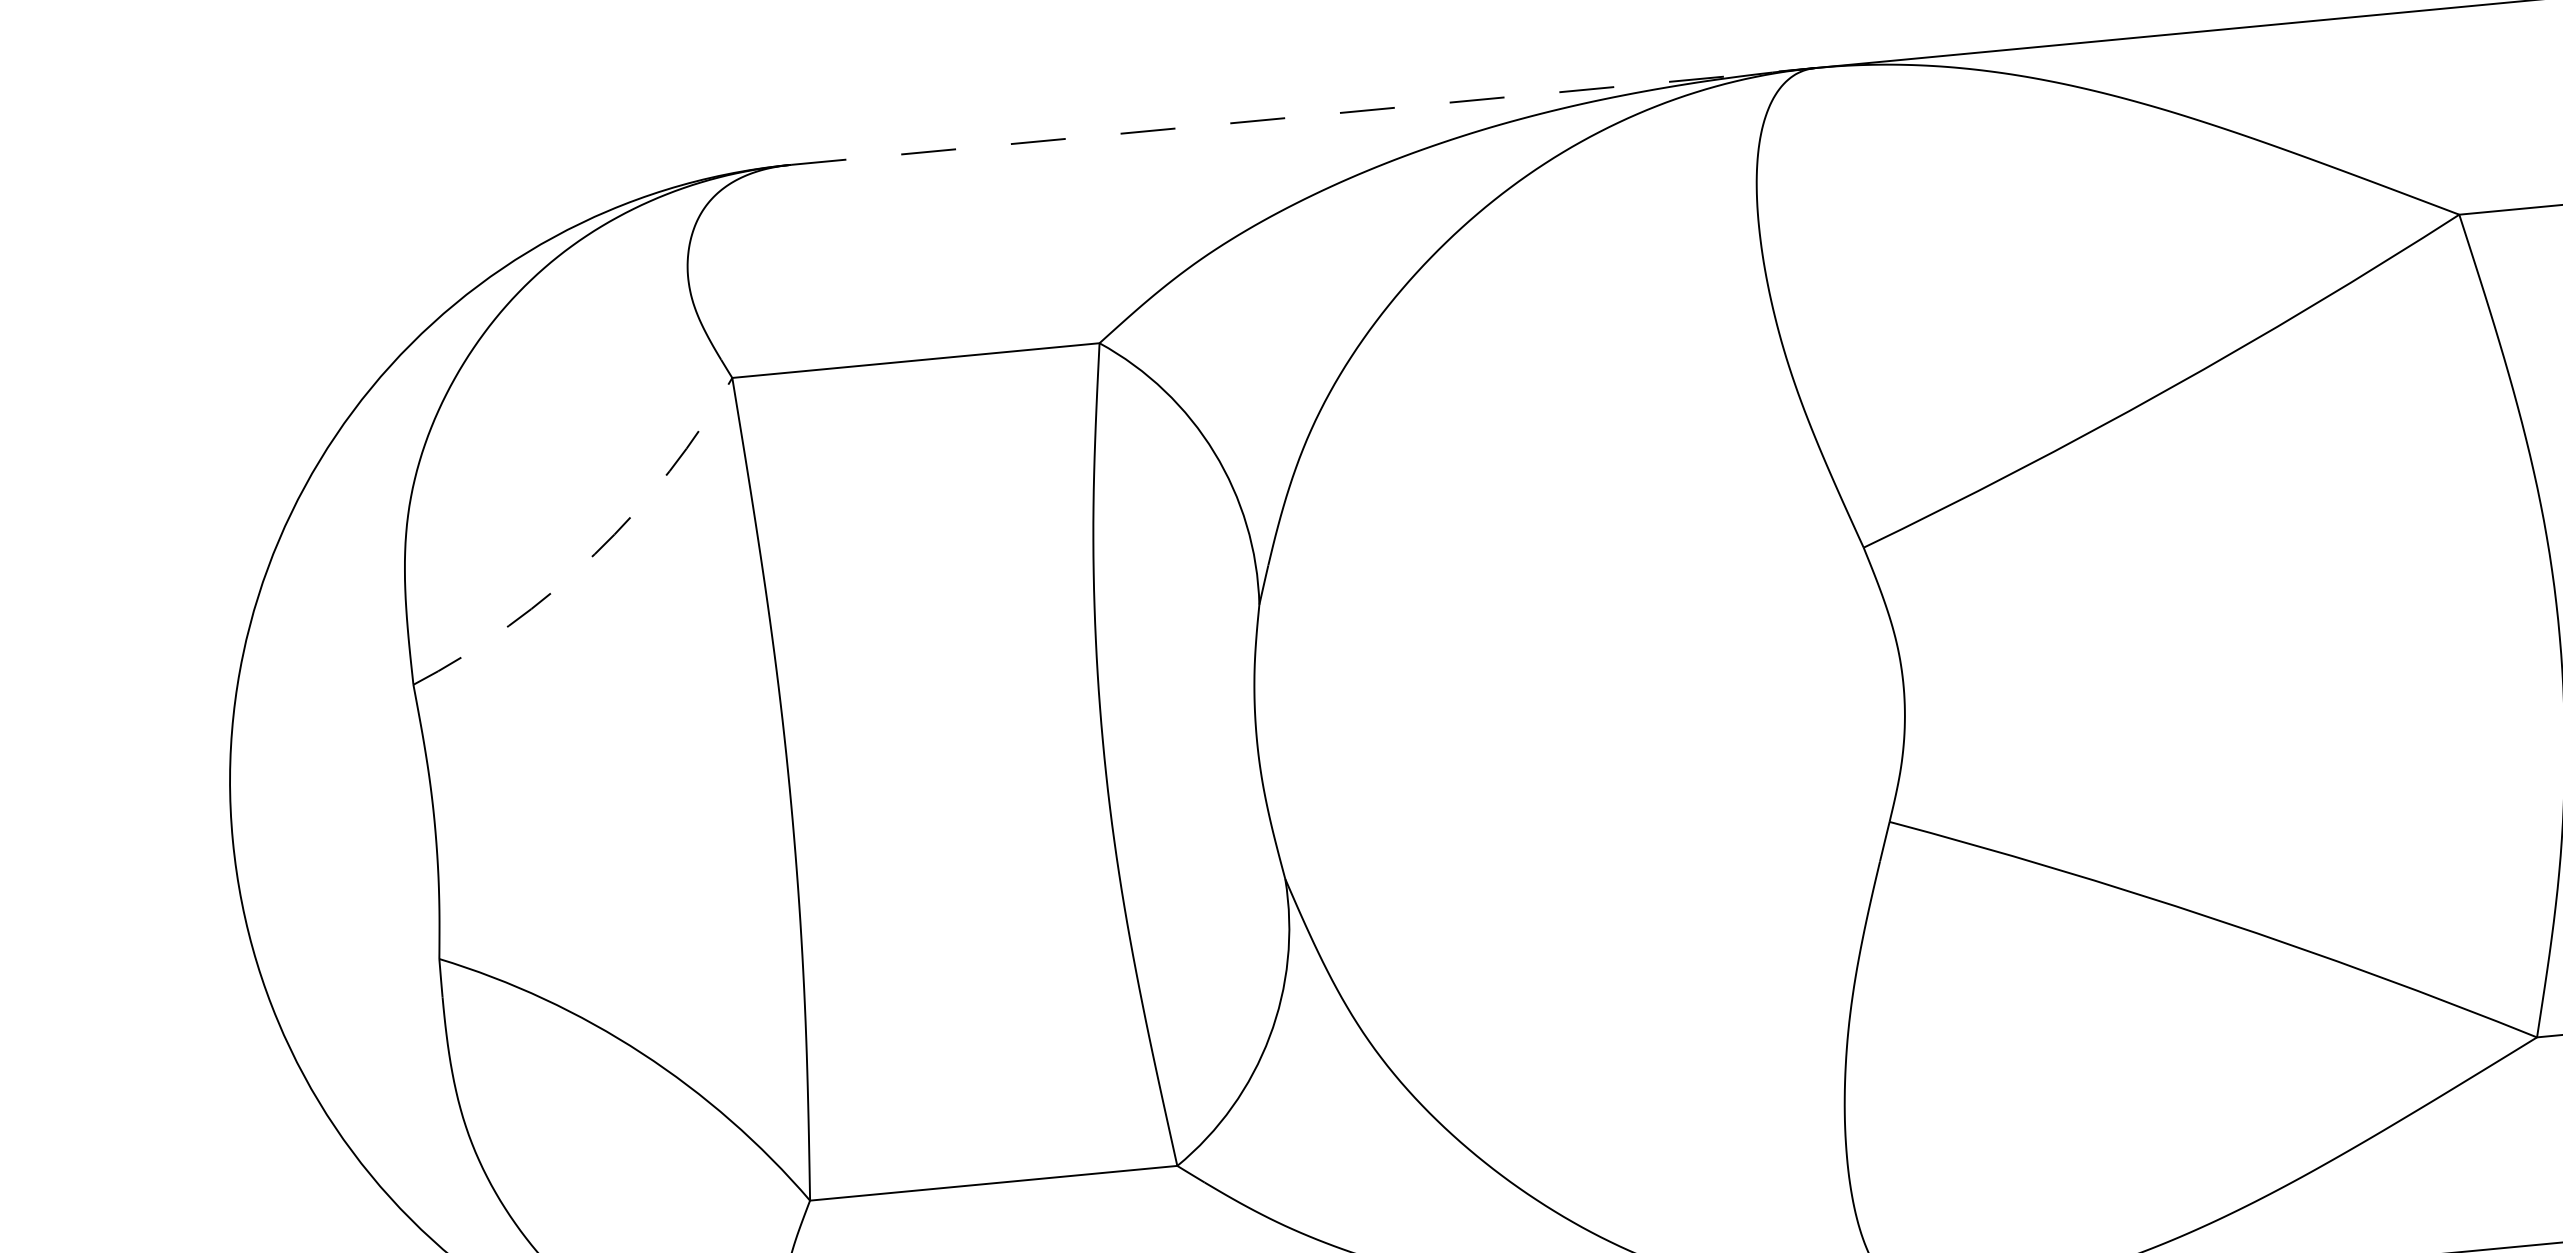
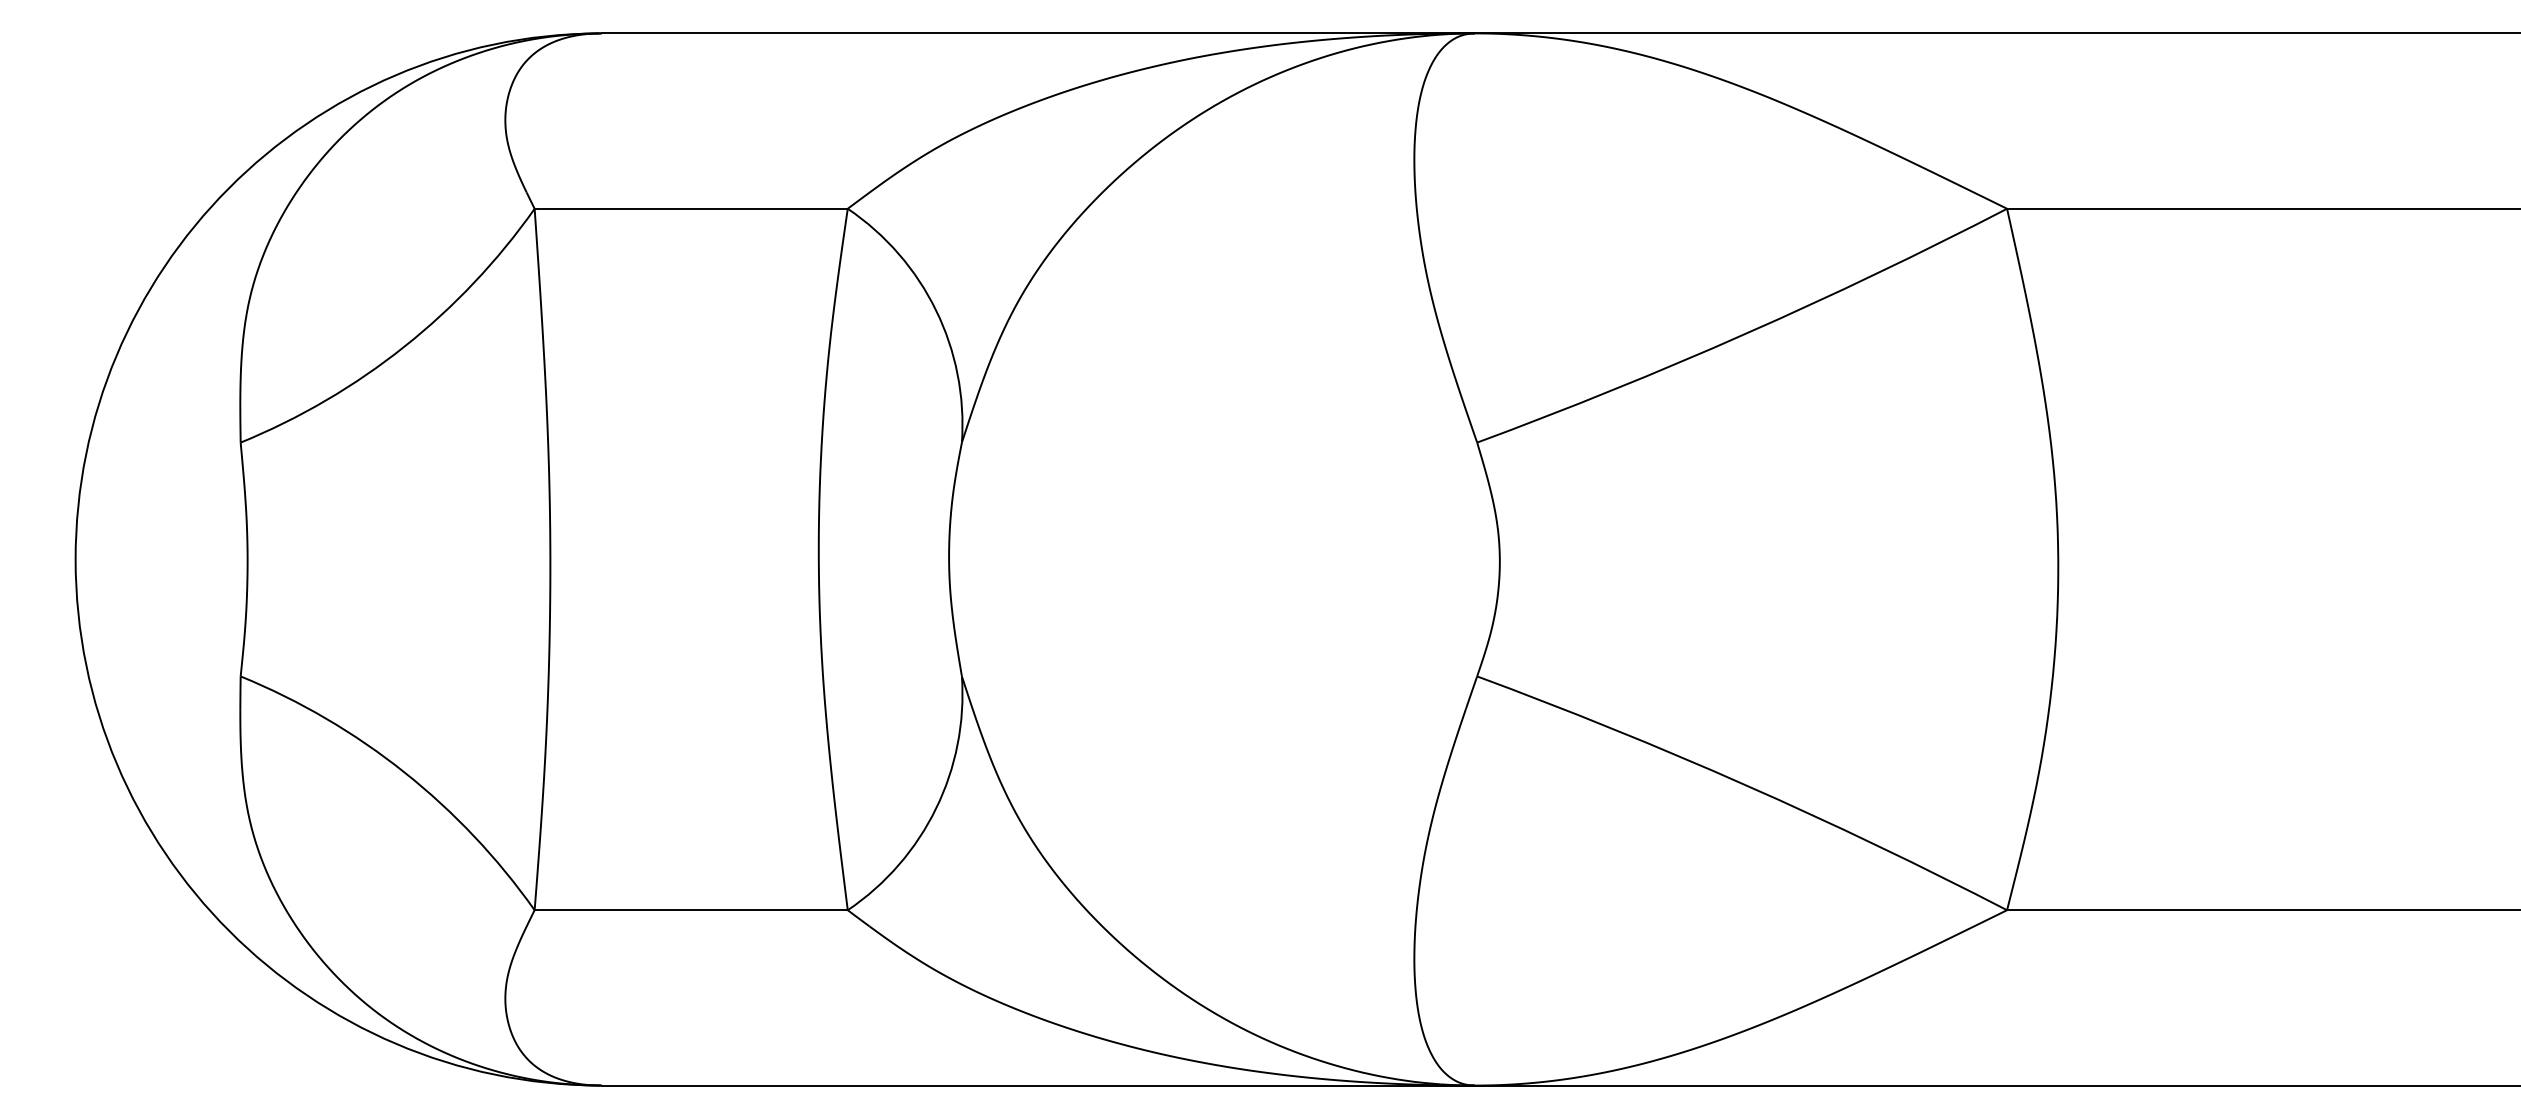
line: (1303, 116) -> (1038, 33), dashed -> solid
arc: (594, 553) -> (404, 346), dashed -> solid

